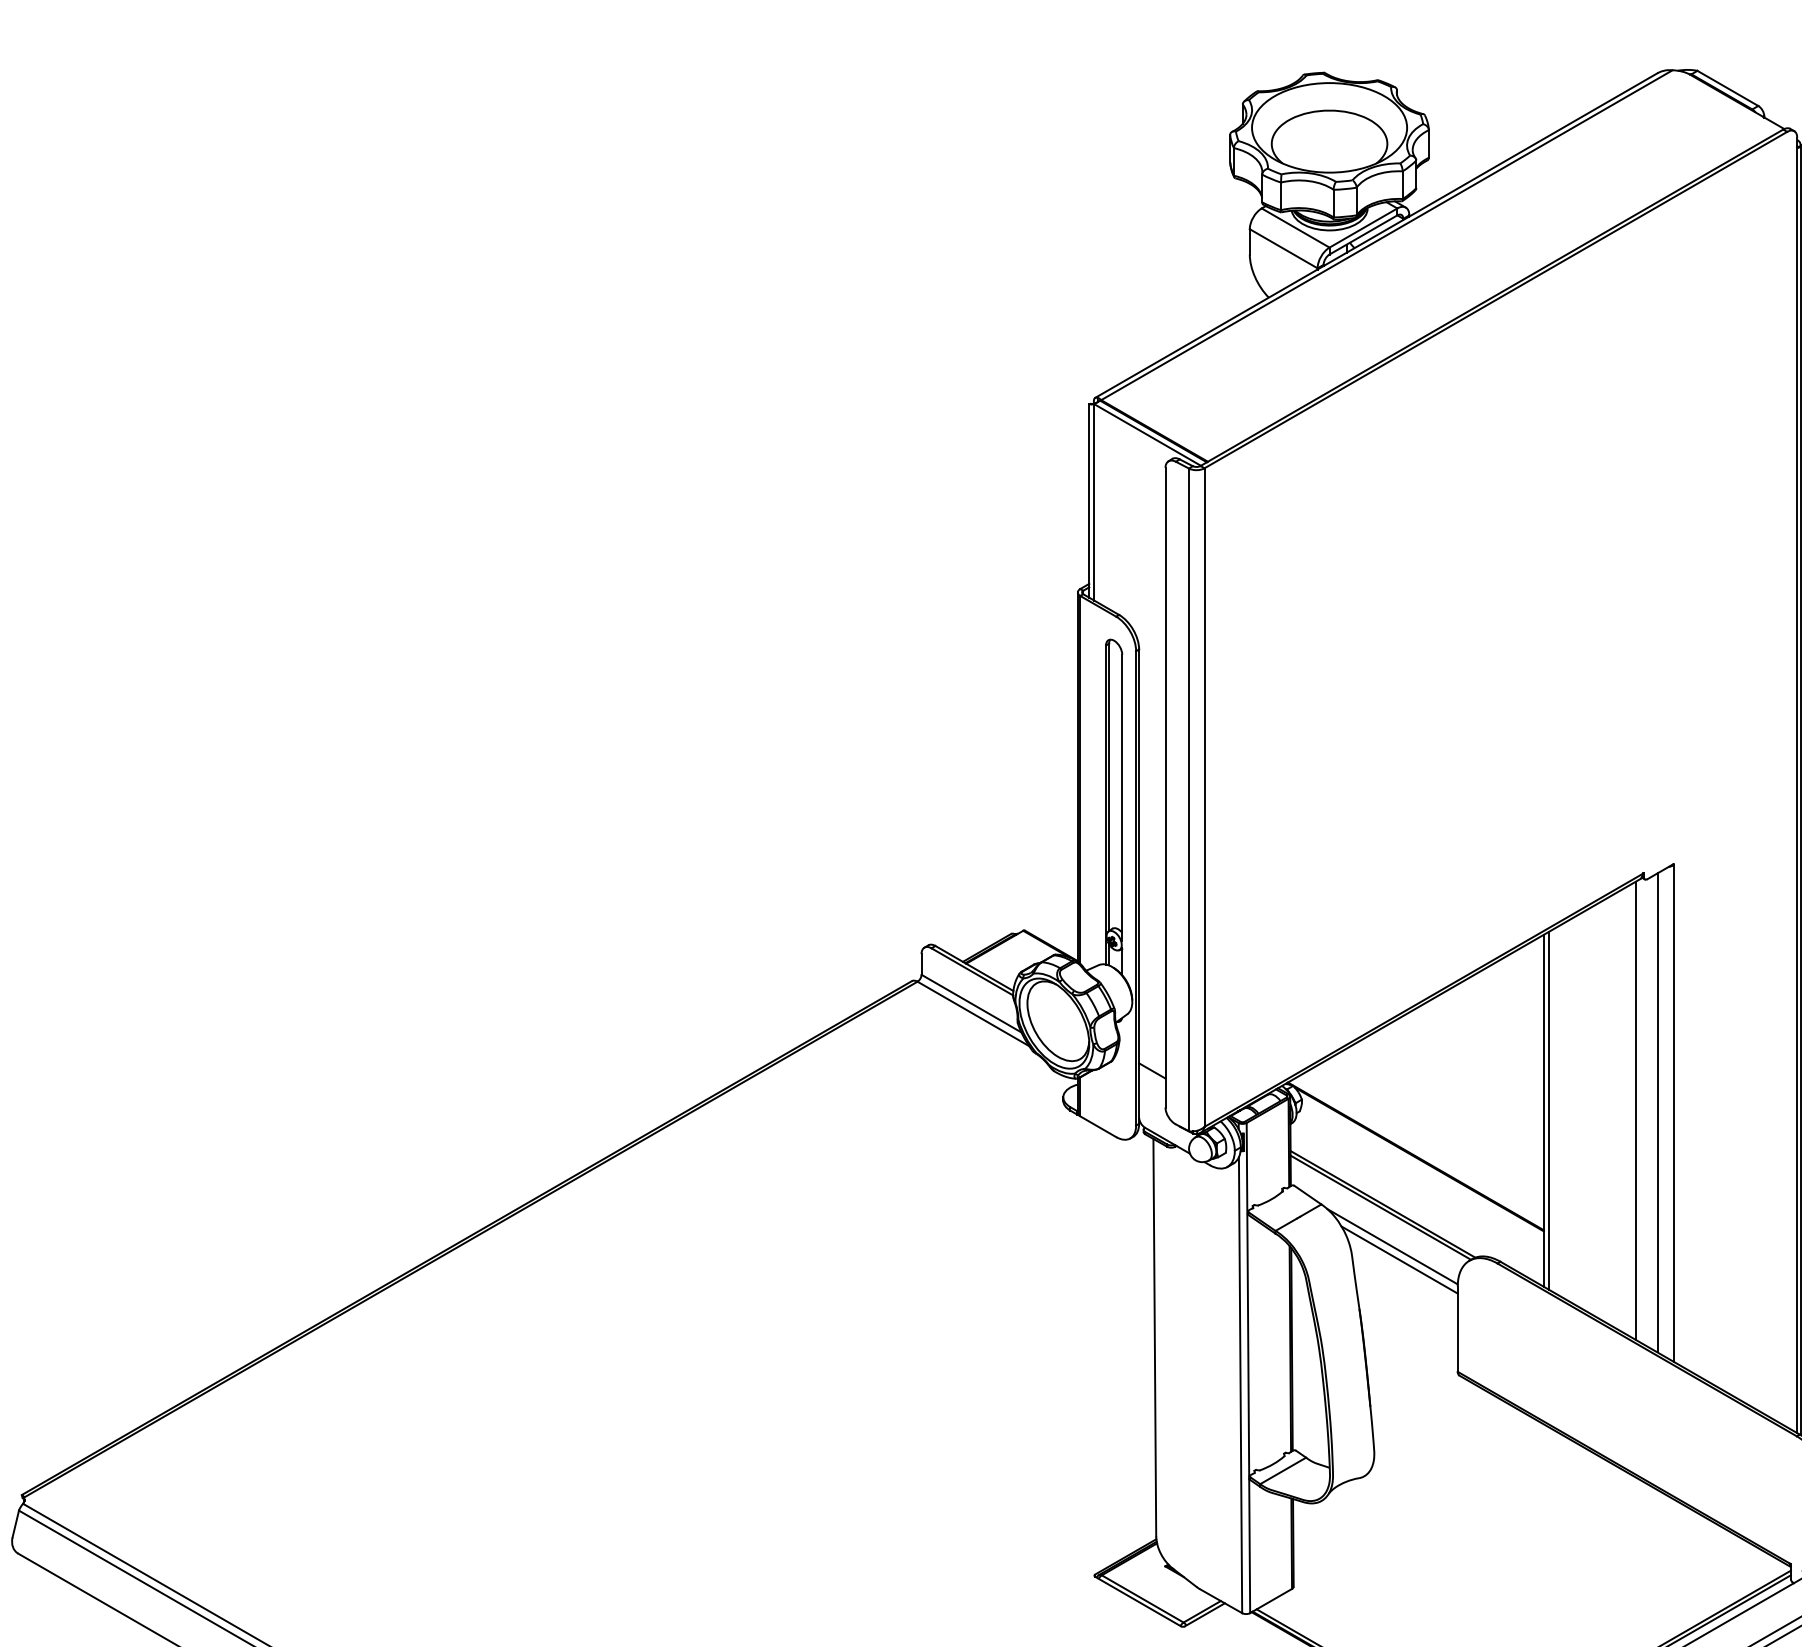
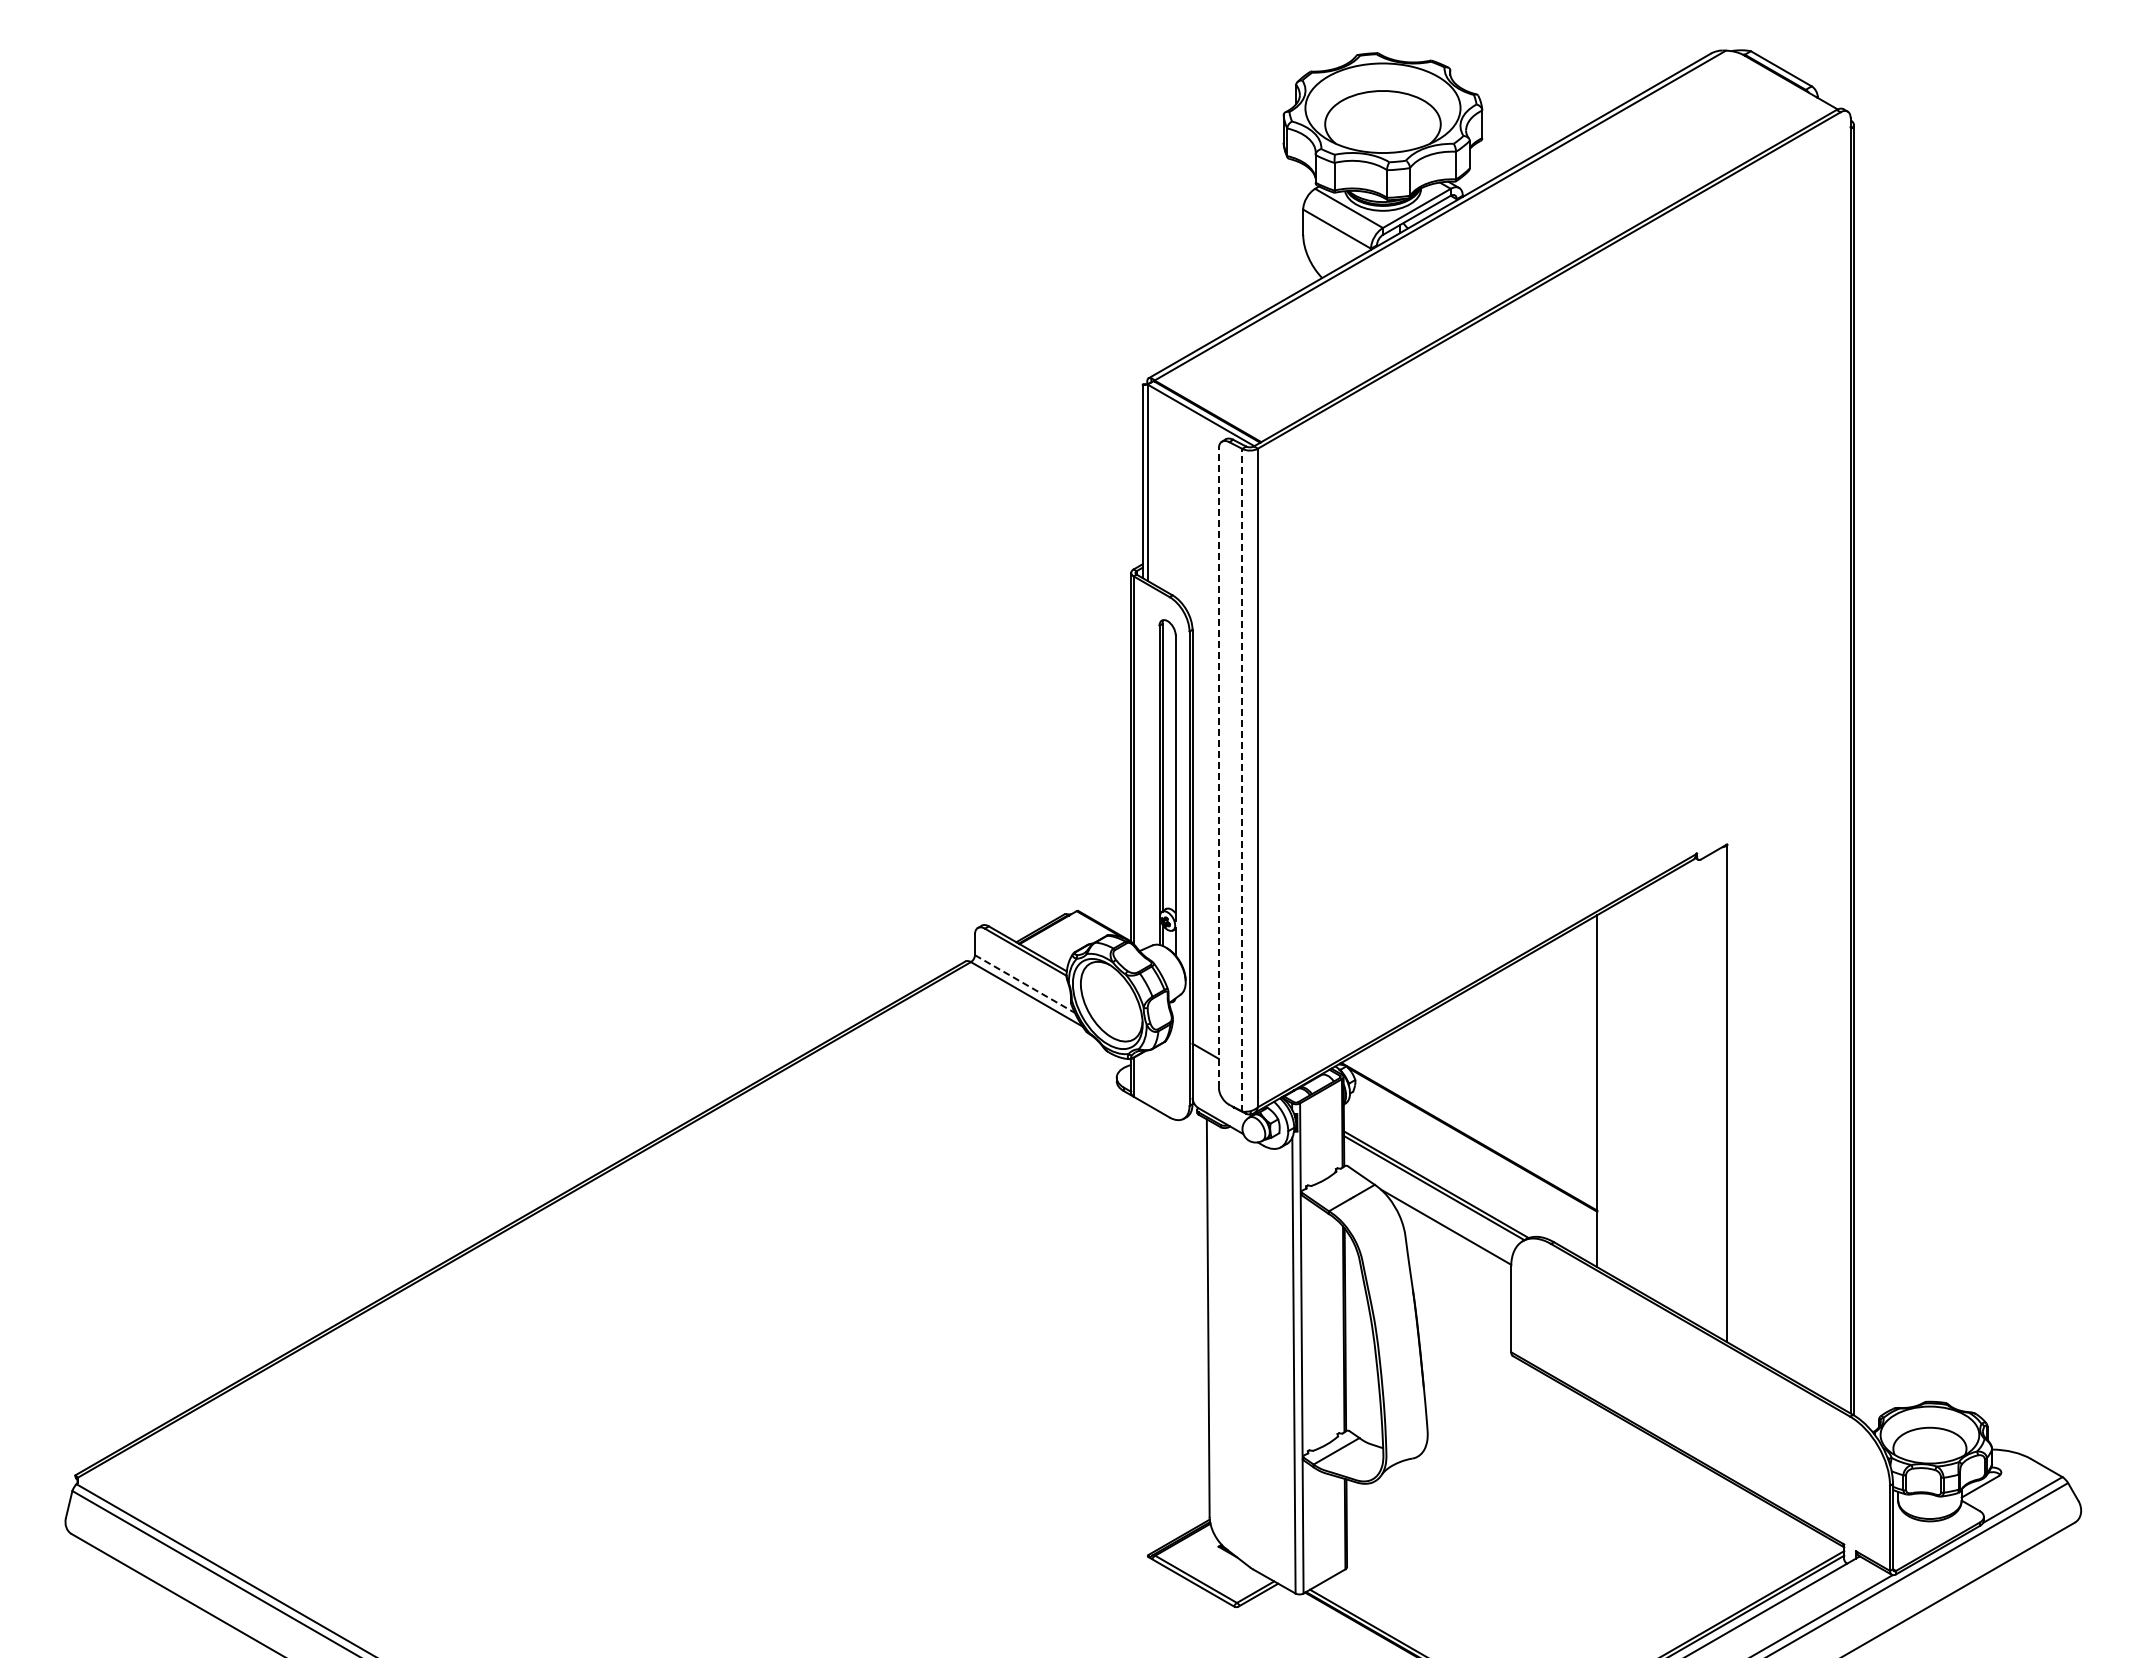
line: (1165, 788) -> (1218, 768), solid -> dashed
line: (1189, 799) -> (1242, 779), solid -> dashed
line: (971, 1004) -> (1024, 984), solid -> dashed
line: (1549, 1111) -> (1602, 1091), removed
line: (1636, 1111) -> (1689, 1091), removed
line: (1658, 1112) -> (1711, 1092), removed
line: (1399, 1259) -> (1452, 1239), removed

